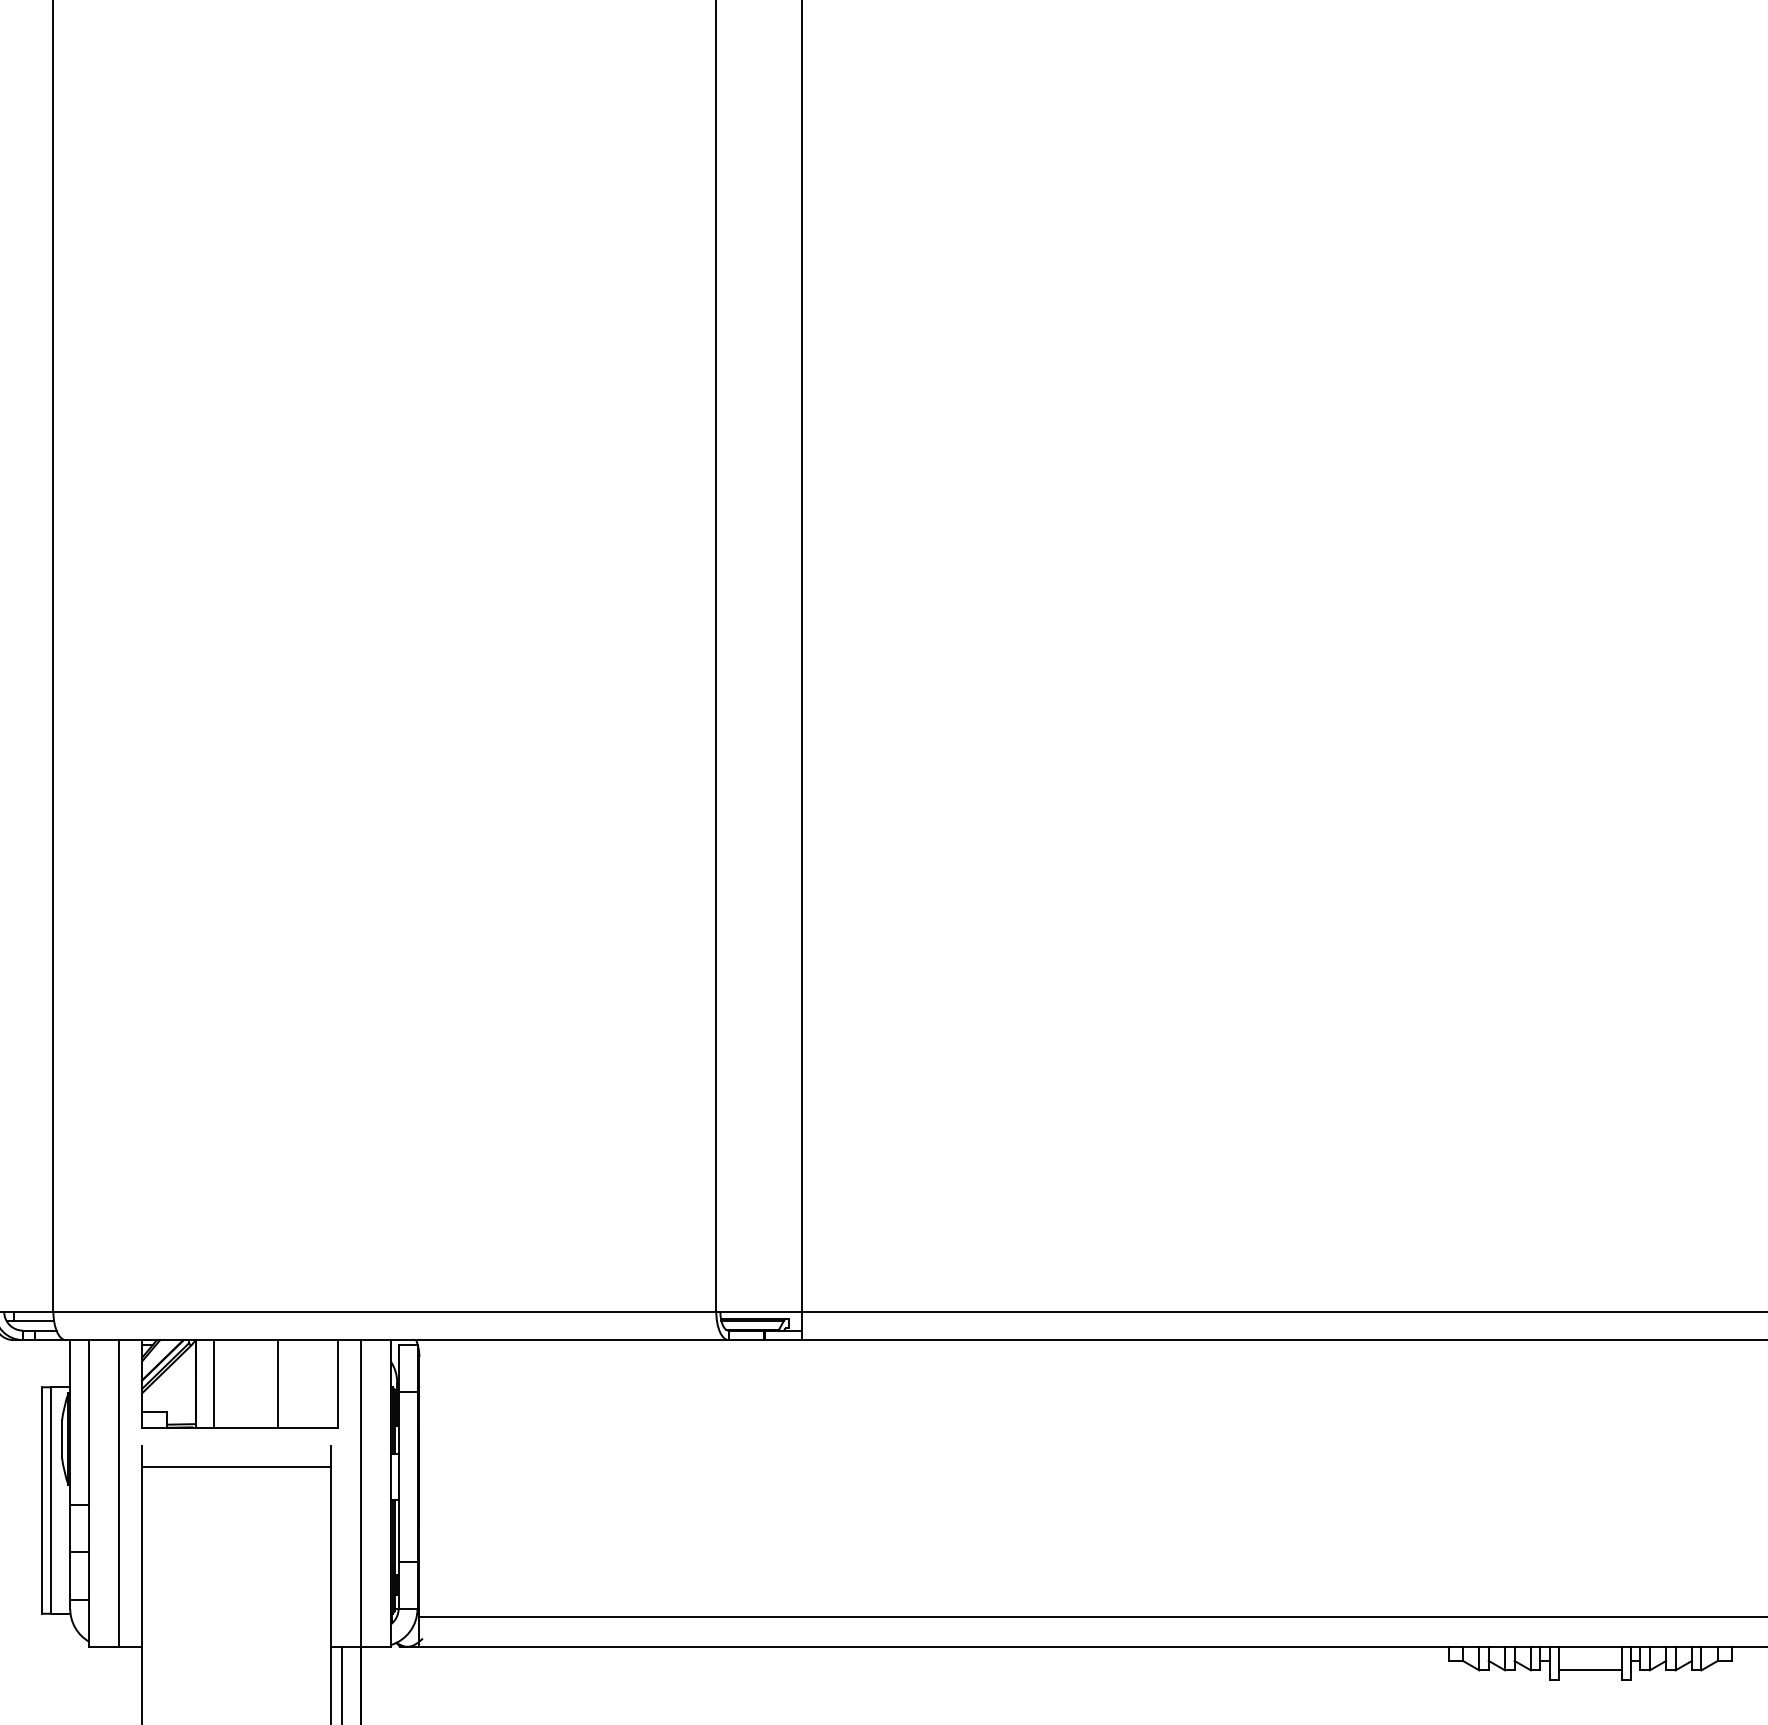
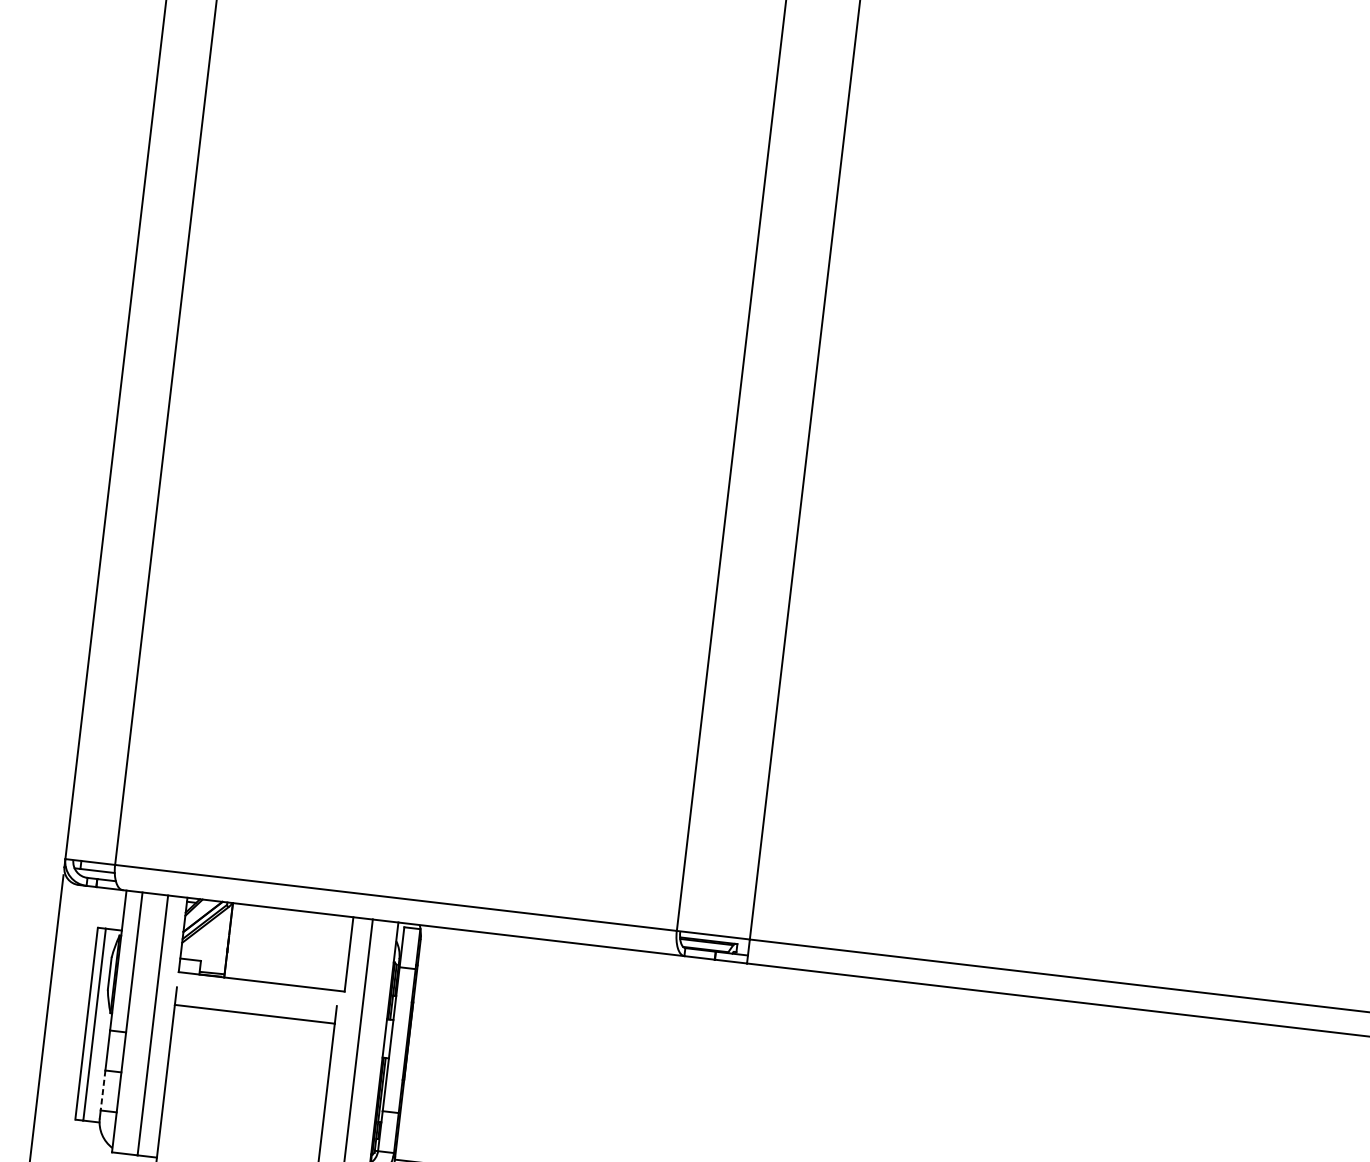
line: (214, 1383) -> (244, 941), removed
line: (278, 1383) -> (298, 948), removed
line: (70, 1576) -> (103, 1090), solid -> dashed

